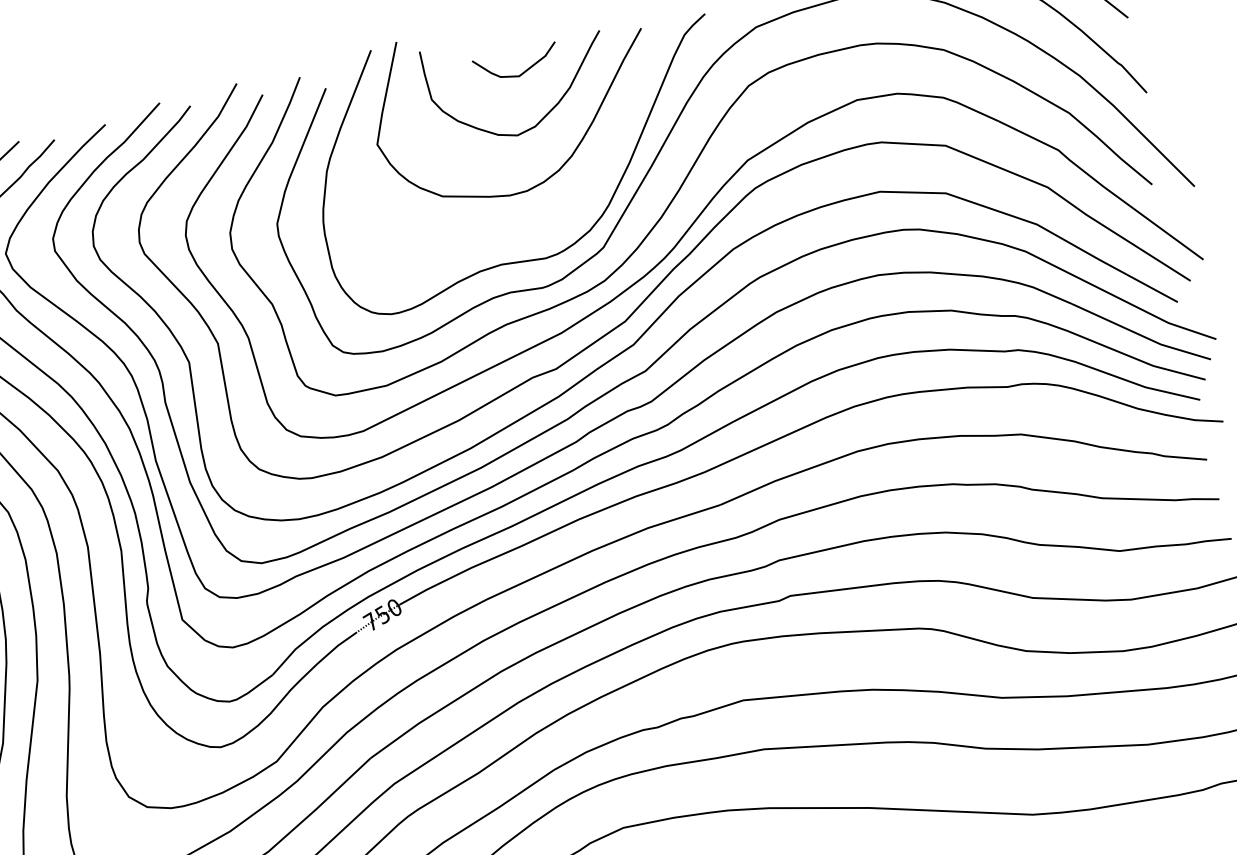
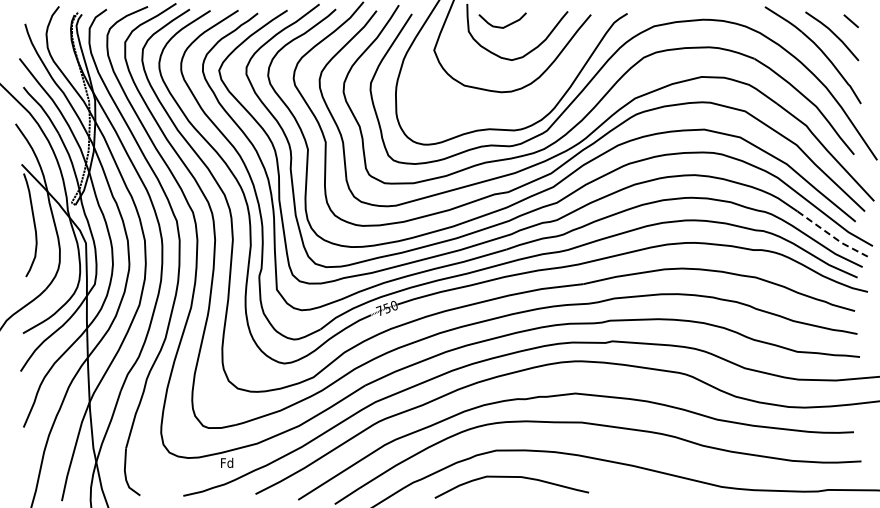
curve: (522, 71) -> (505, 25), moved
line: (1142, 336) -> (832, 236), solid -> dashed

